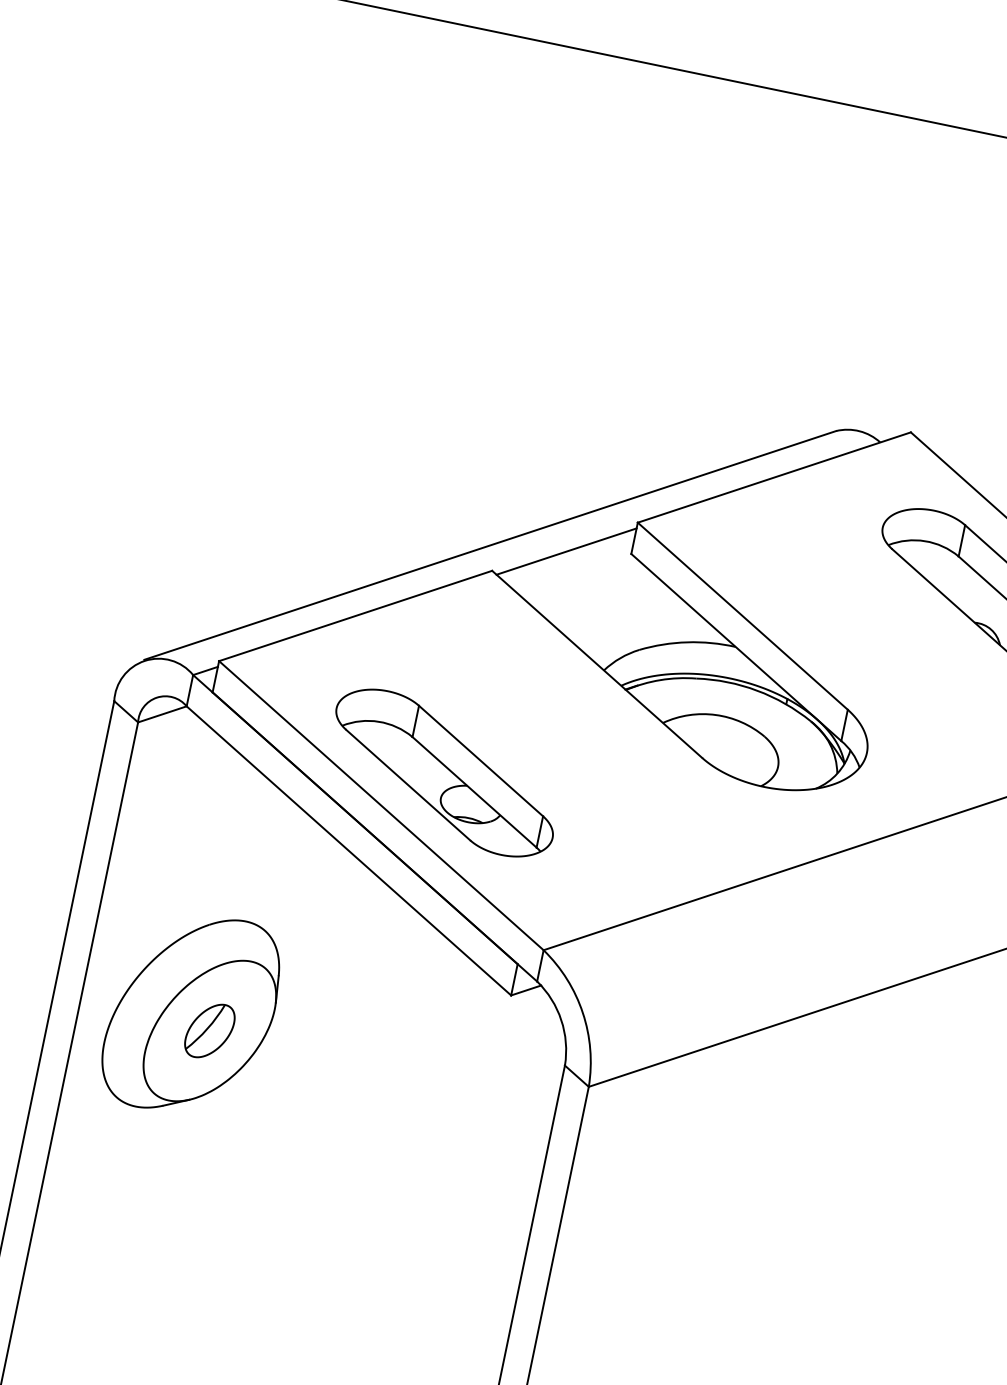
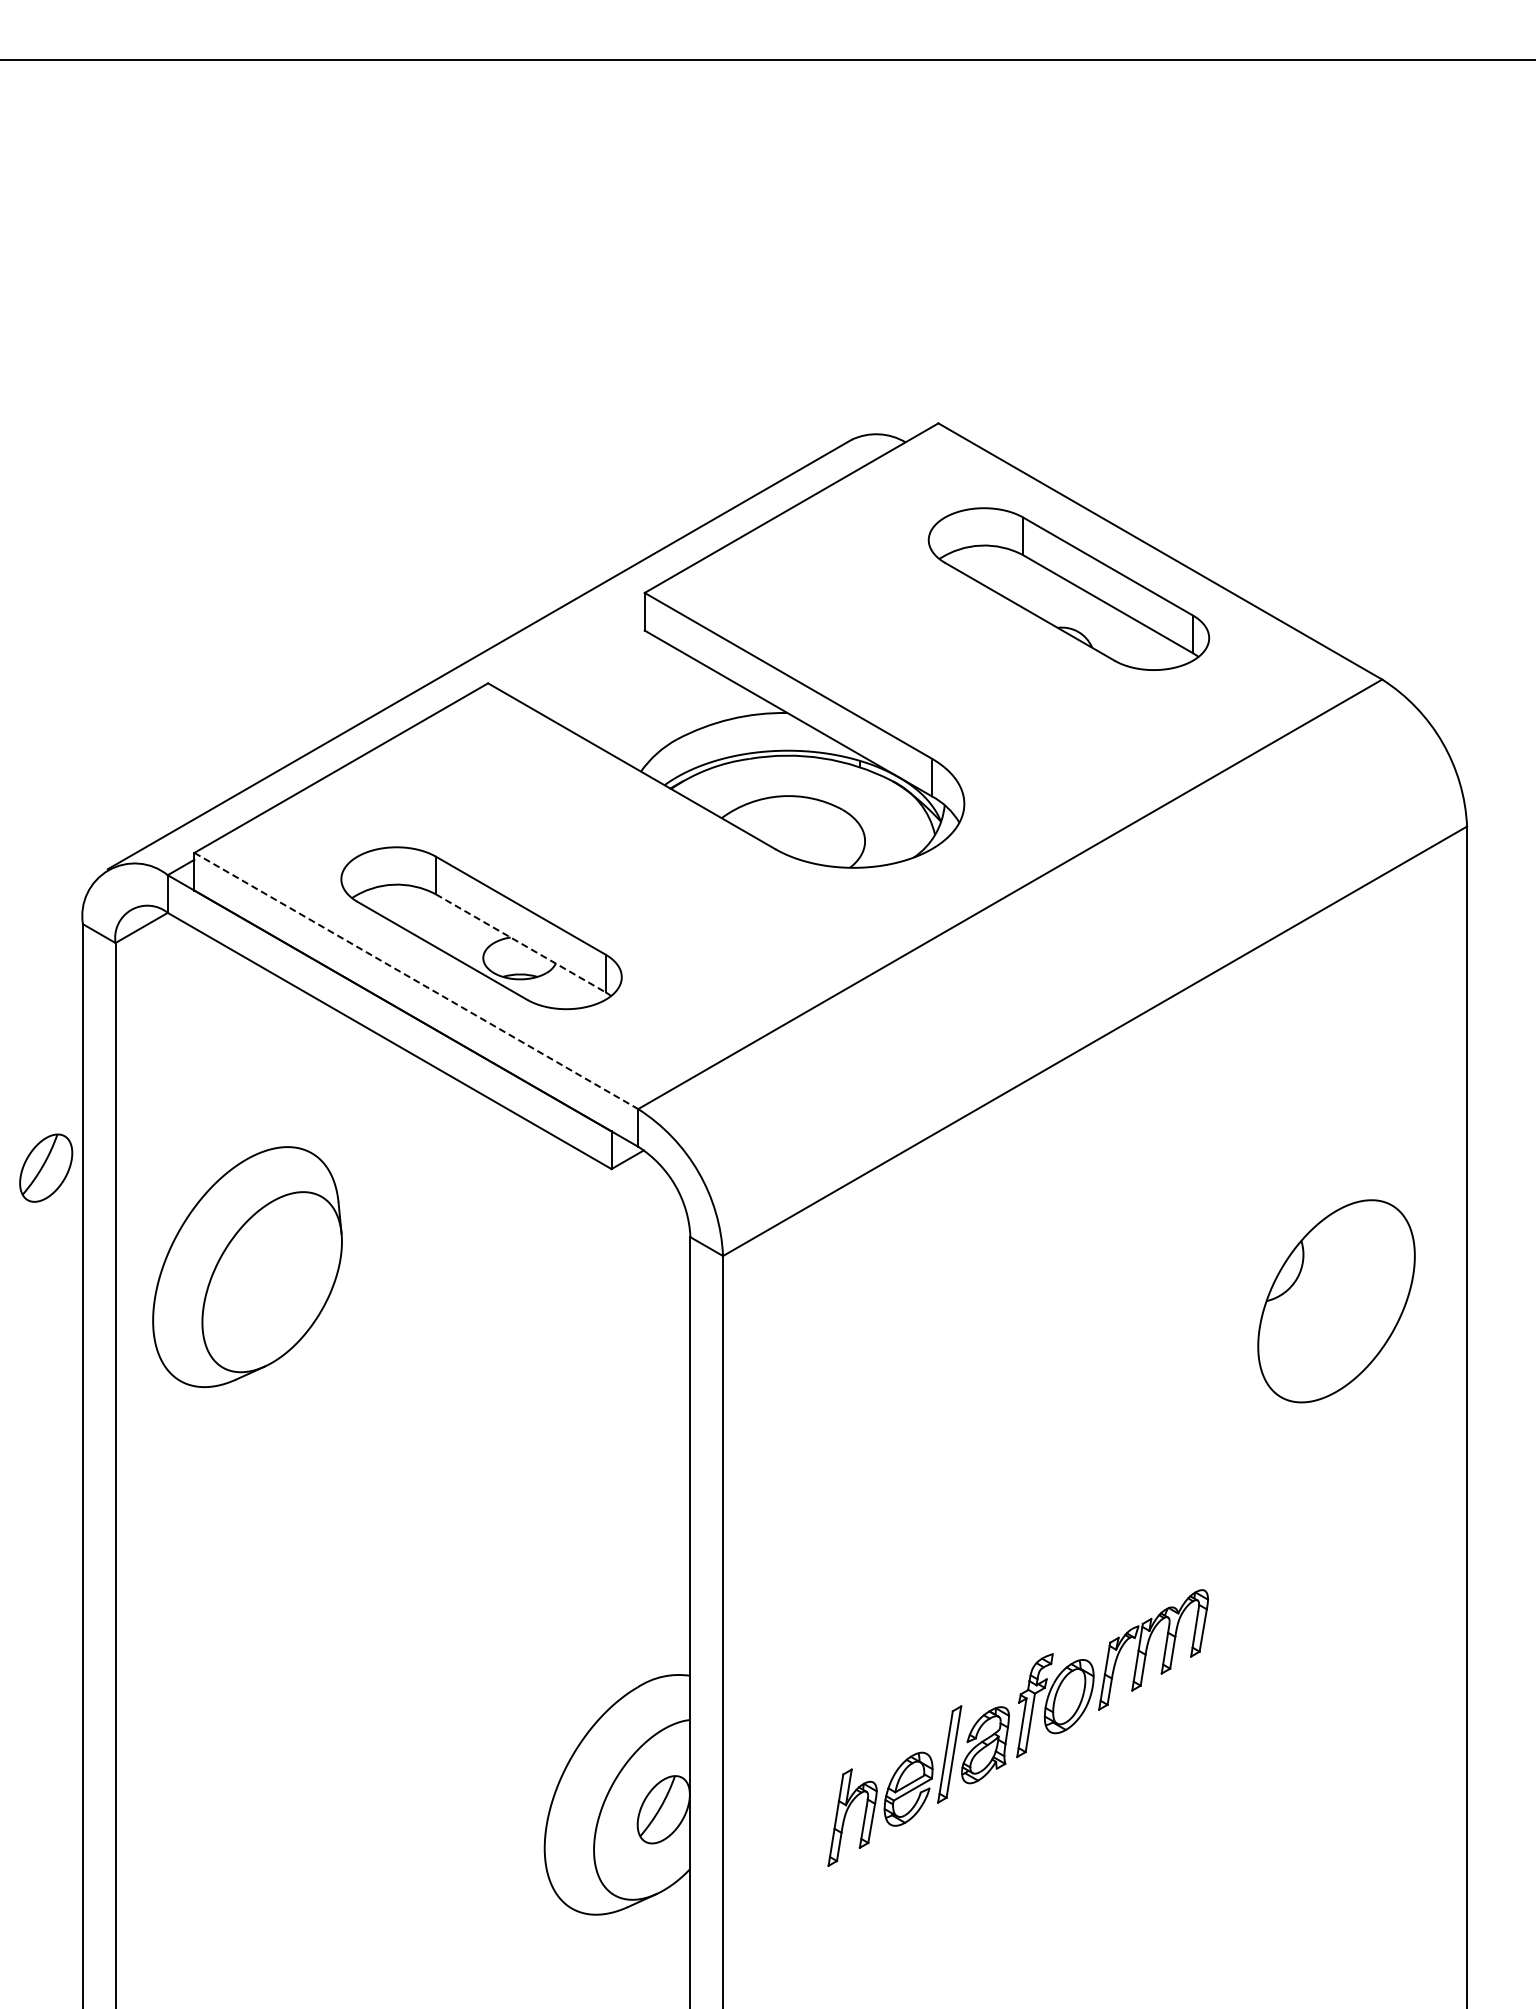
line: (566, 550) -> (569, 642), removed
line: (474, 792) -> (520, 943), solid -> dashed
line: (381, 806) -> (416, 981), solid -> dashed
part: (210, 1030) -> (46, 1167), moved

